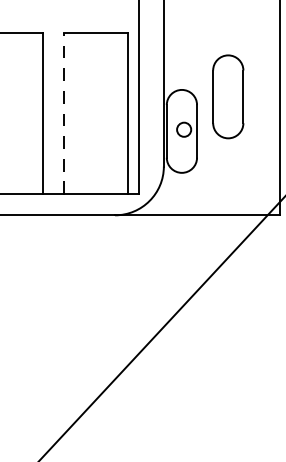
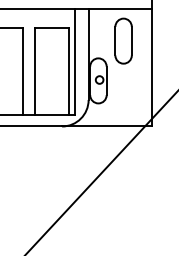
part: (228, 95) -> (123, 40), moved
line: (64, 114) -> (34, 71), dashed -> solid

